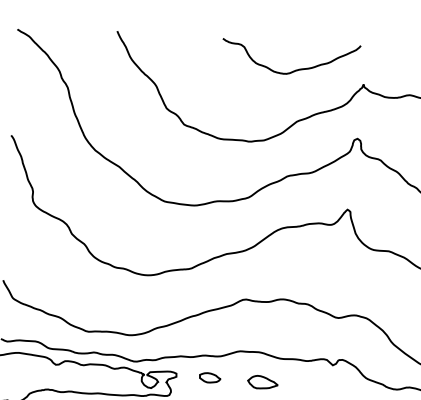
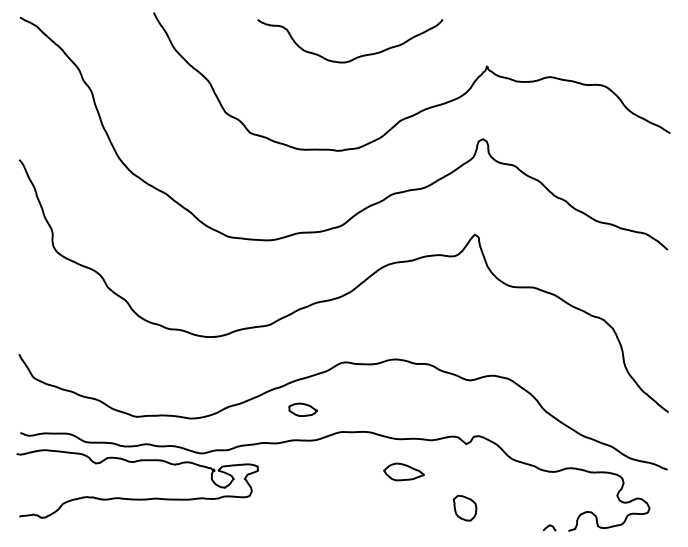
curve: (295, 69) -> (357, 56), moved
part: (209, 377) -> (302, 409), moved
part: (262, 382) -> (403, 471), moved

